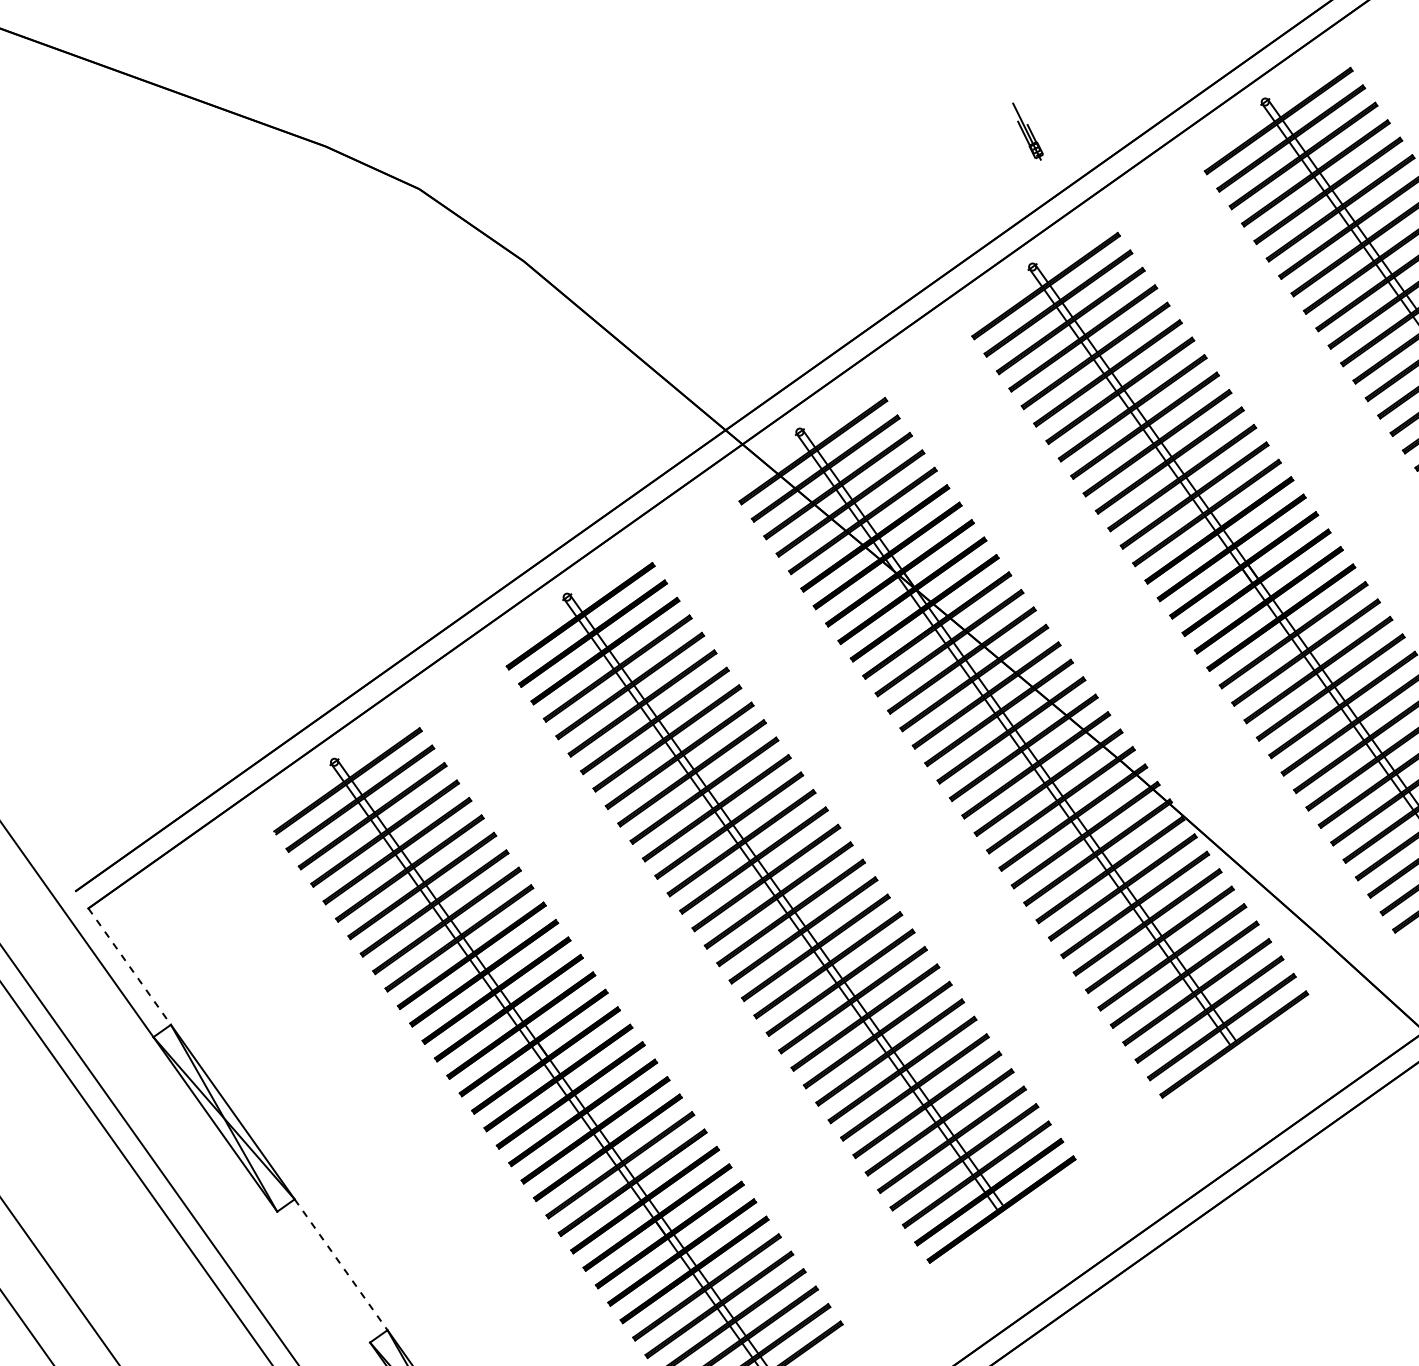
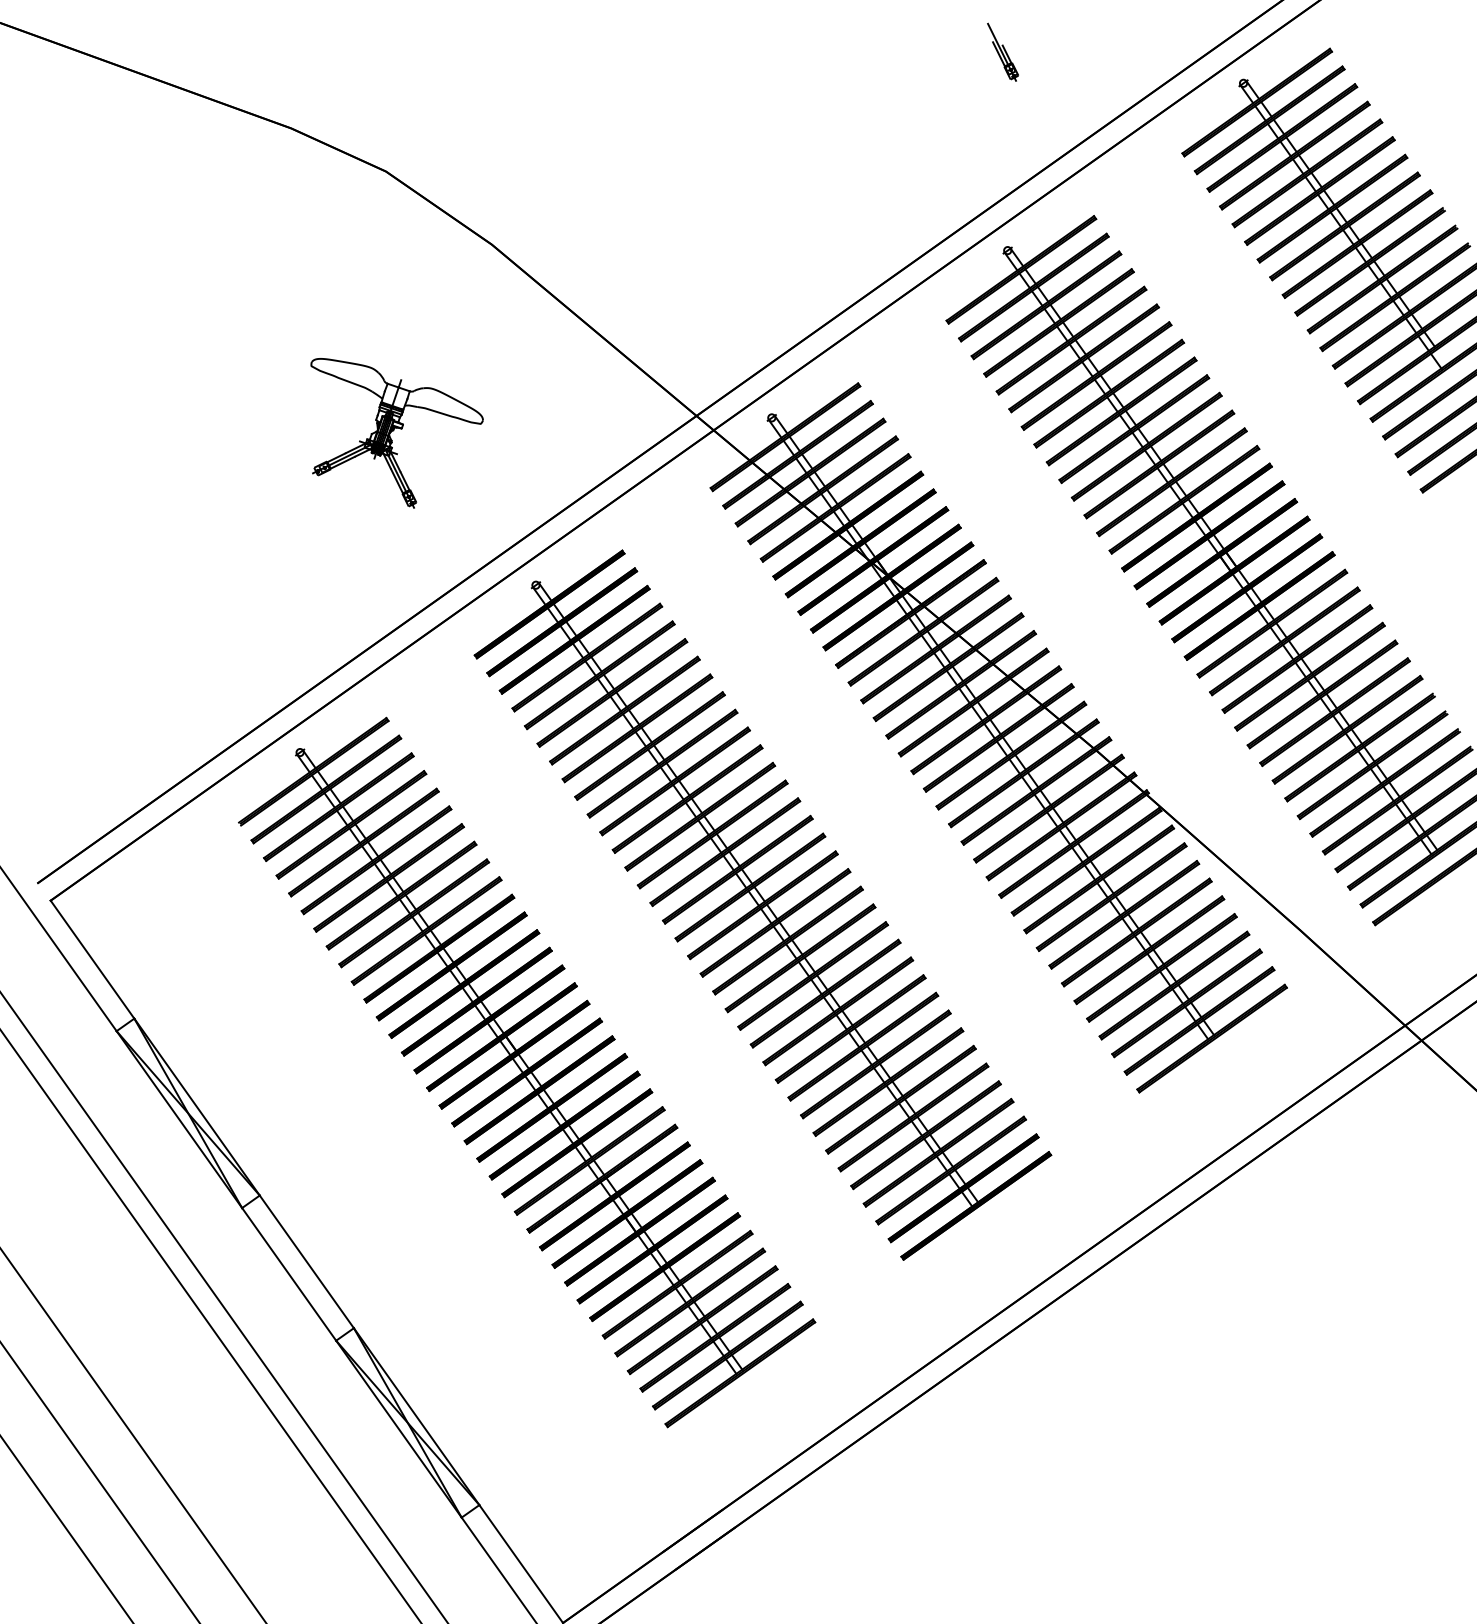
part: (1027, 130) -> (1002, 51), moved
part: (429, 447) -> (396, 433), added
line: (129, 967) -> (92, 960), dashed -> solid
line: (341, 1265) -> (307, 1262), dashed -> solid
line: (324, 1277) -> (289, 1274), added

